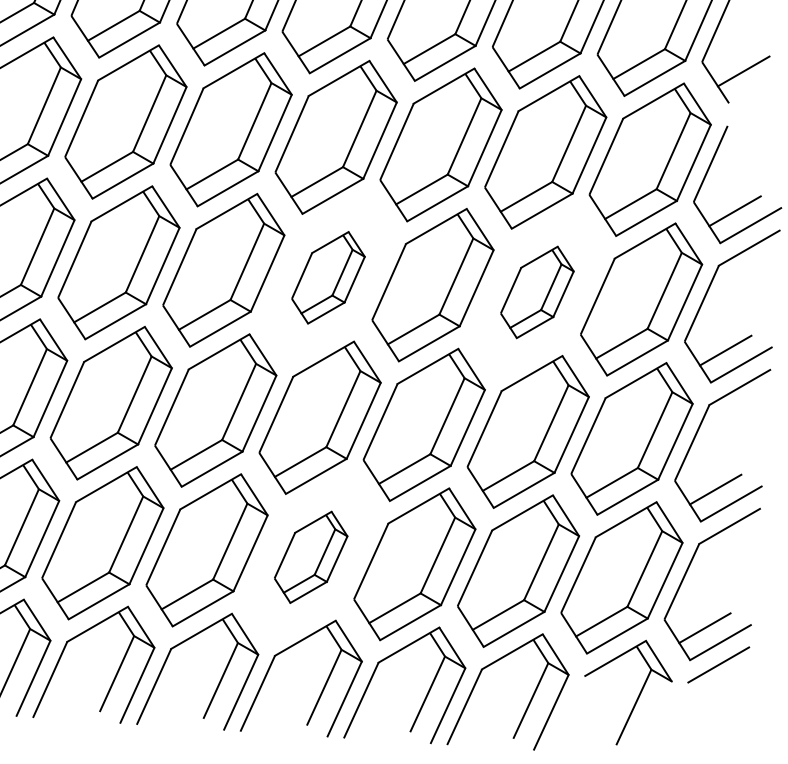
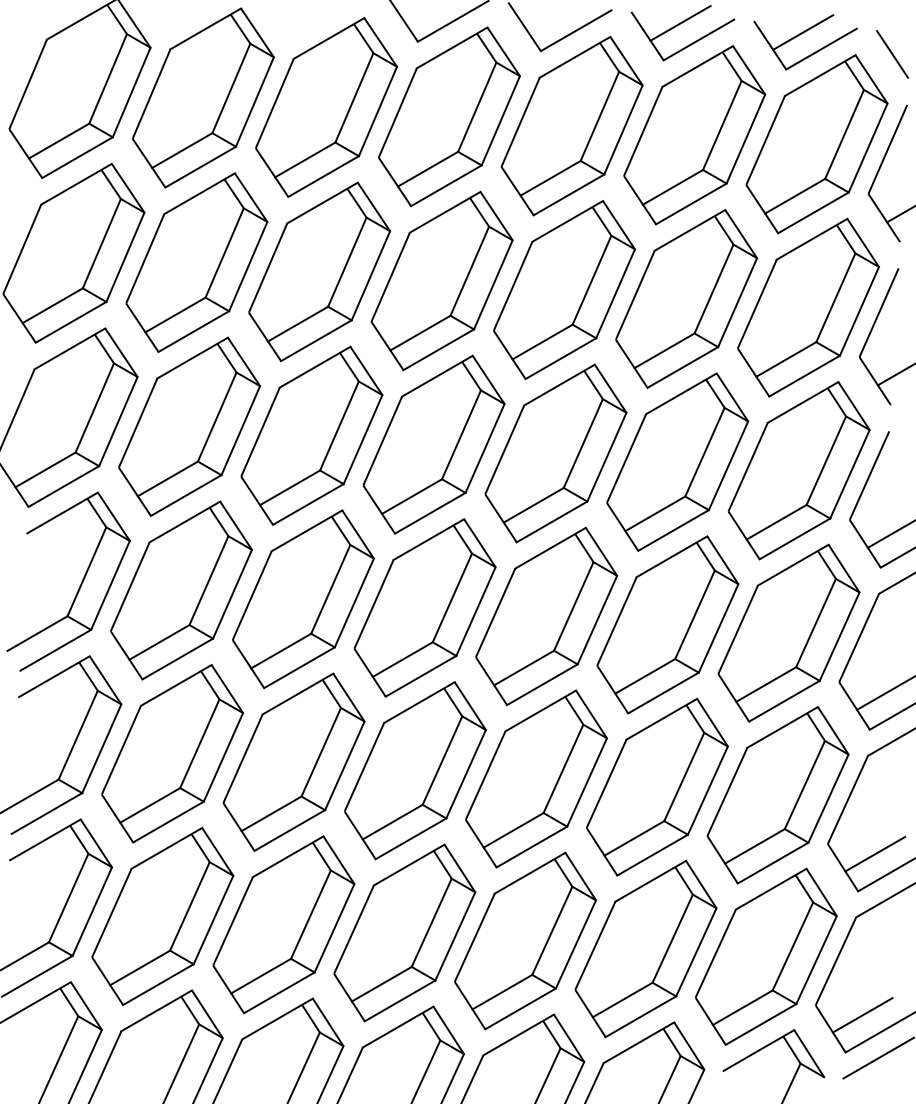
part: (327, 277) -> (424, 607), size x1.67
part: (536, 292) -> (667, 624), size x1.67
part: (310, 556) -> (404, 932), size x1.67

